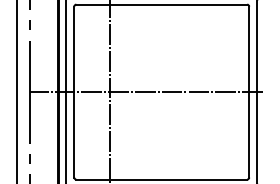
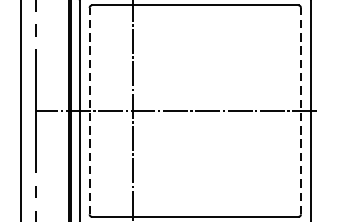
line: (74, 91) -> (89, 110), solid -> dashed
line: (249, 91) -> (301, 110), solid -> dashed

